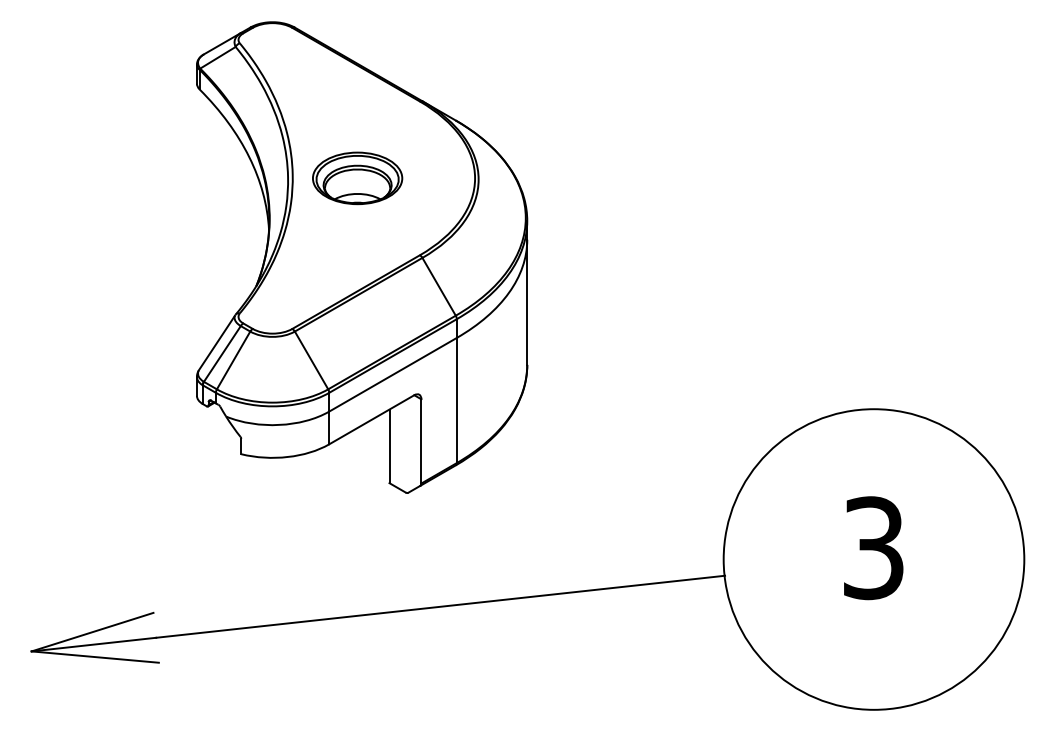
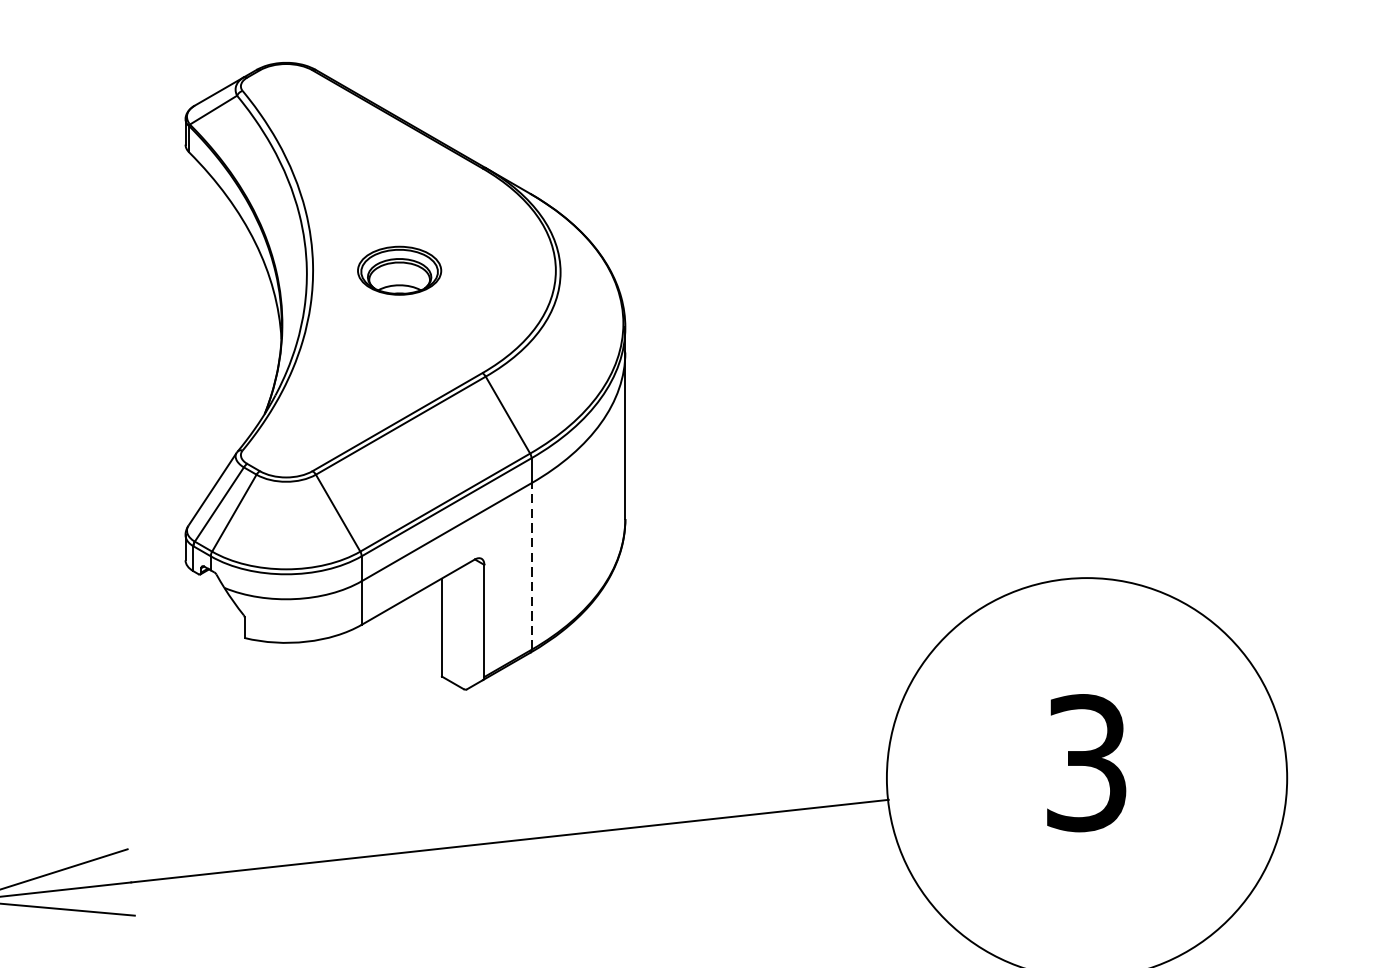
part: (357, 178) -> (399, 270), size x0.7
line: (456, 400) -> (531, 566), solid -> dashed

